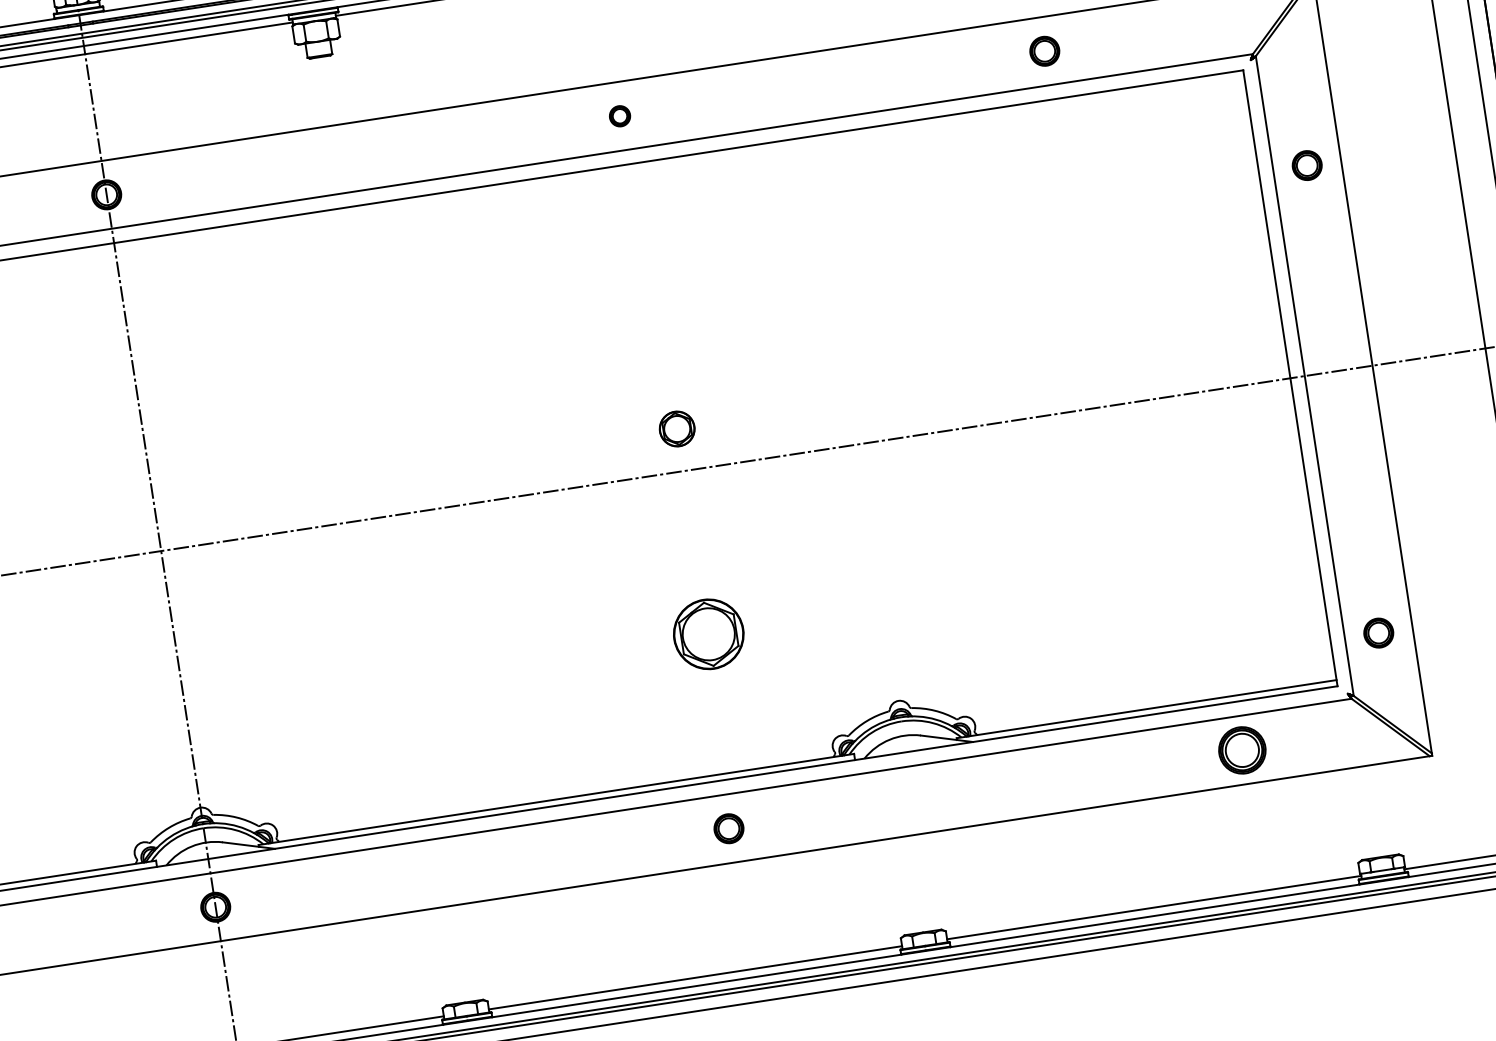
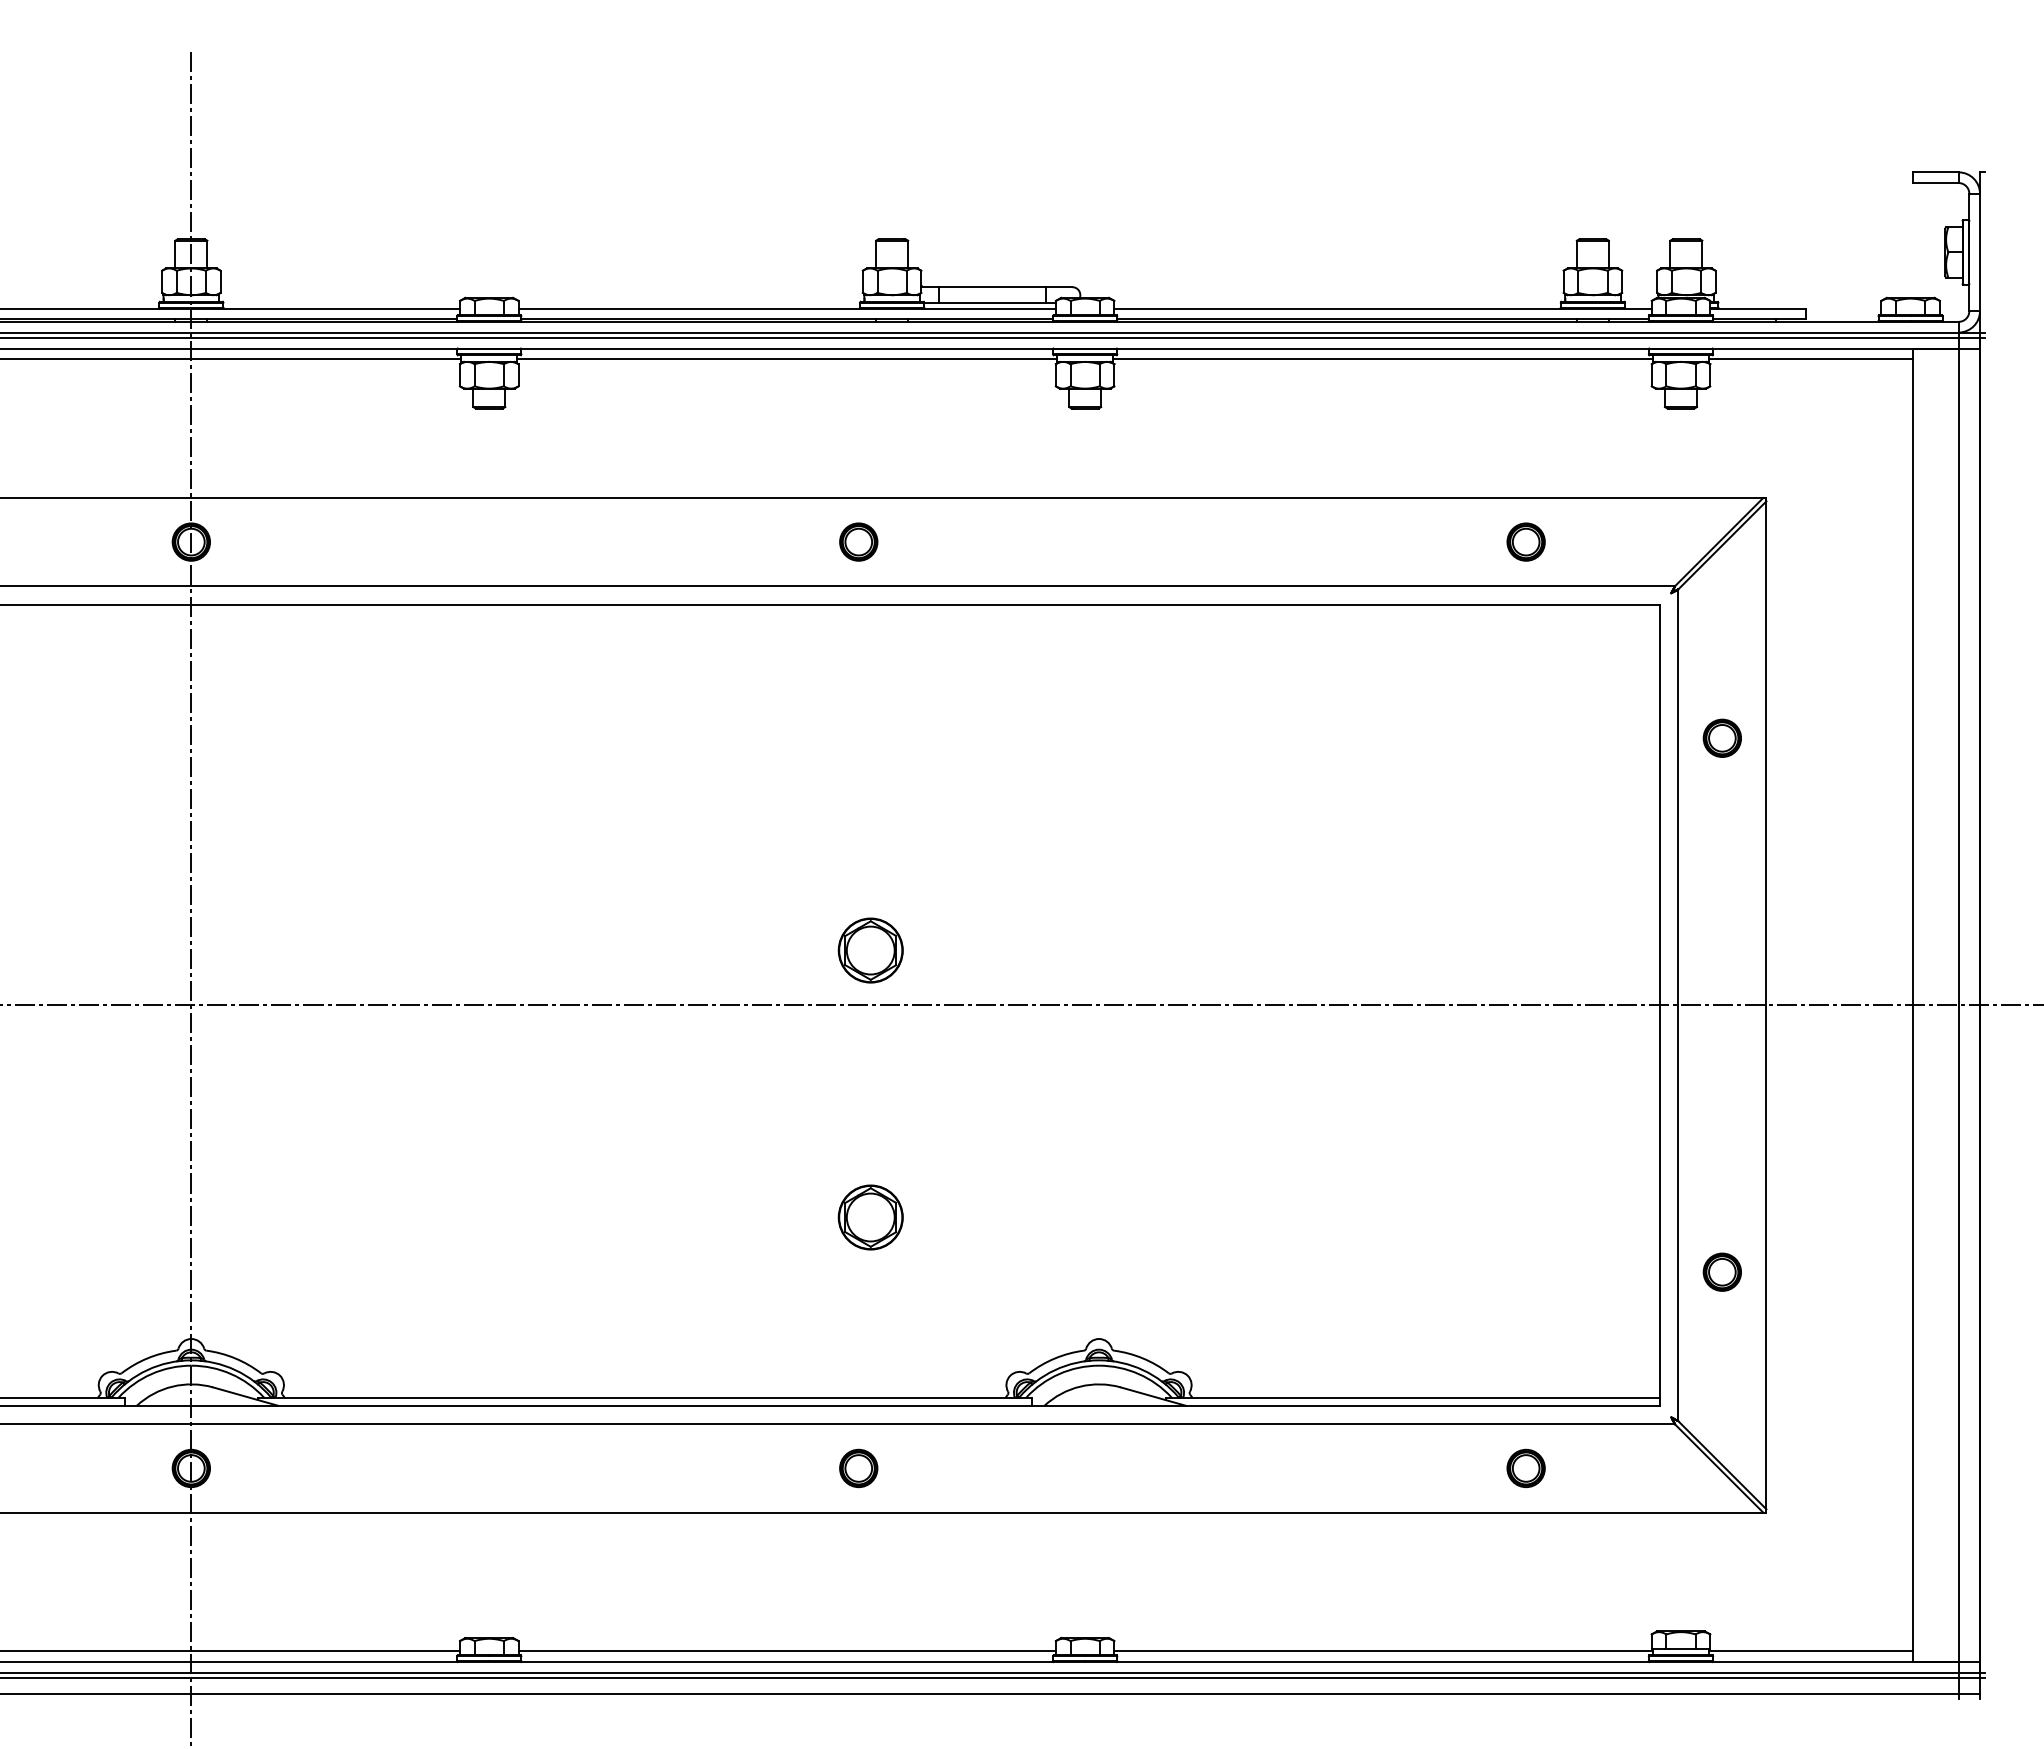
part: (1044, 50) -> (1525, 541), moved
part: (619, 115) -> (858, 541), size x1.43
part: (677, 429) -> (870, 950), size x1.43
part: (1378, 632) -> (1721, 1271), moved
part: (708, 634) -> (870, 1217), size x0.71
part: (1241, 749) -> (1525, 1467), size x0.62

